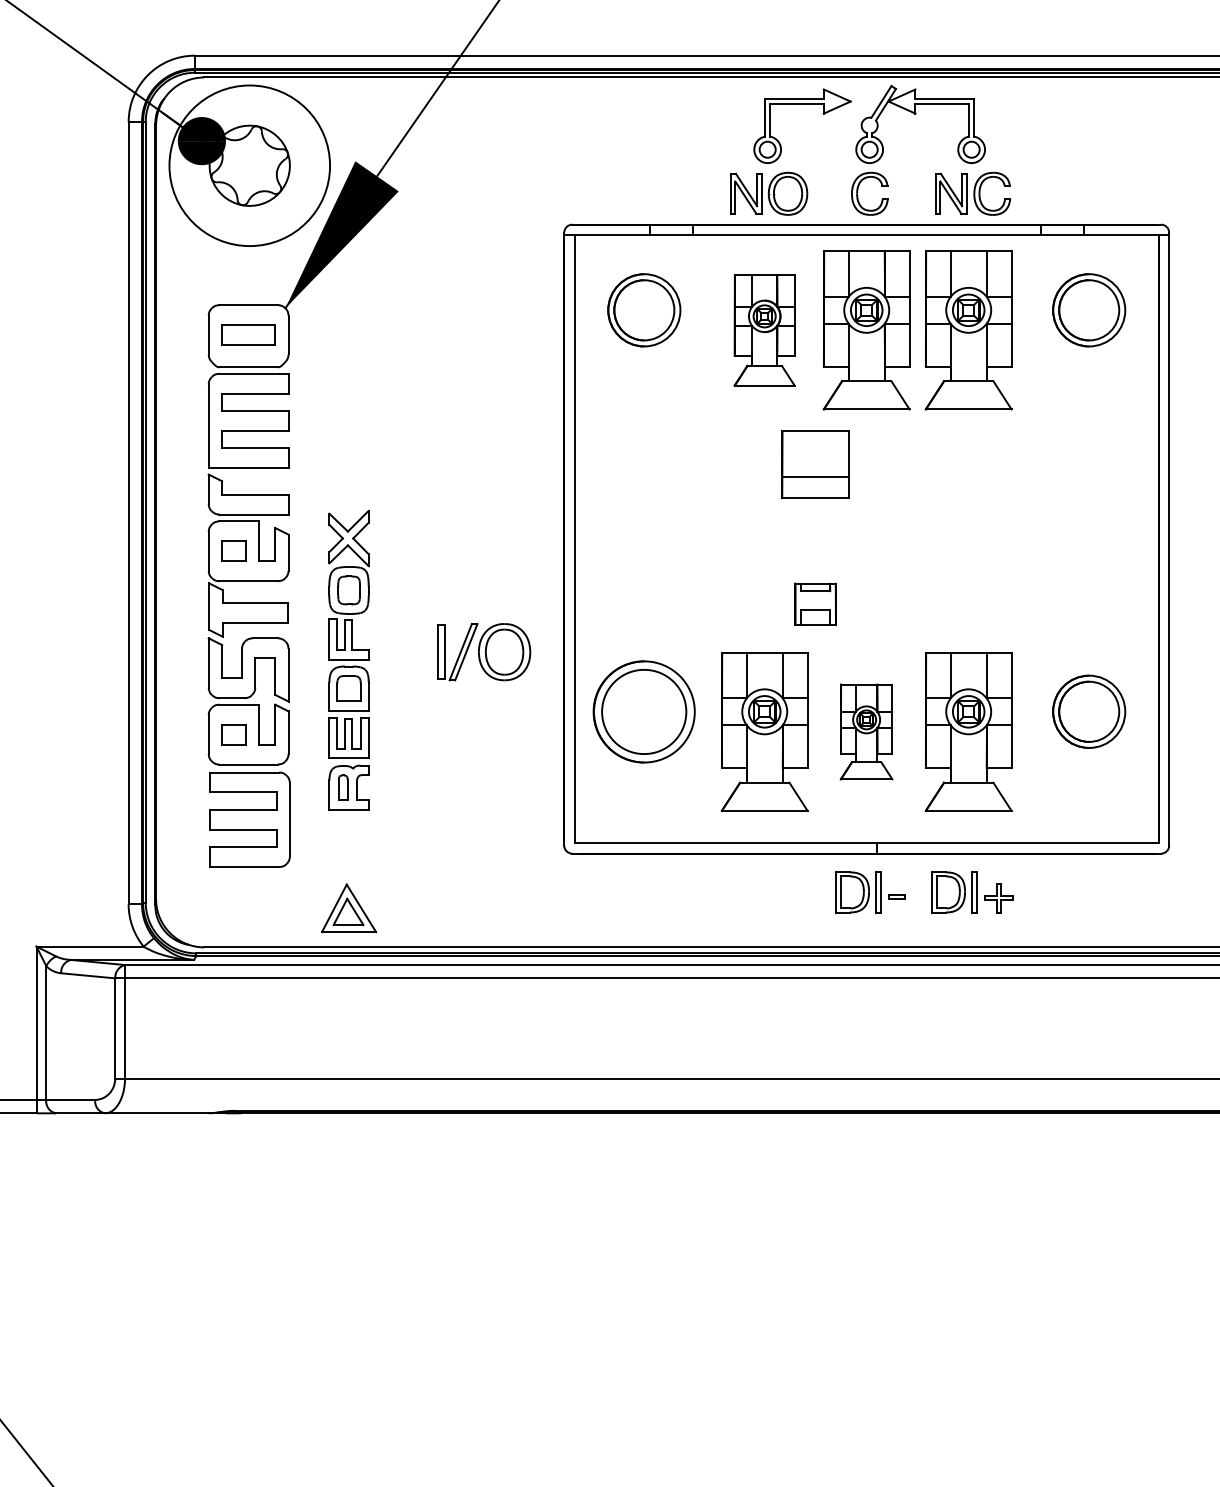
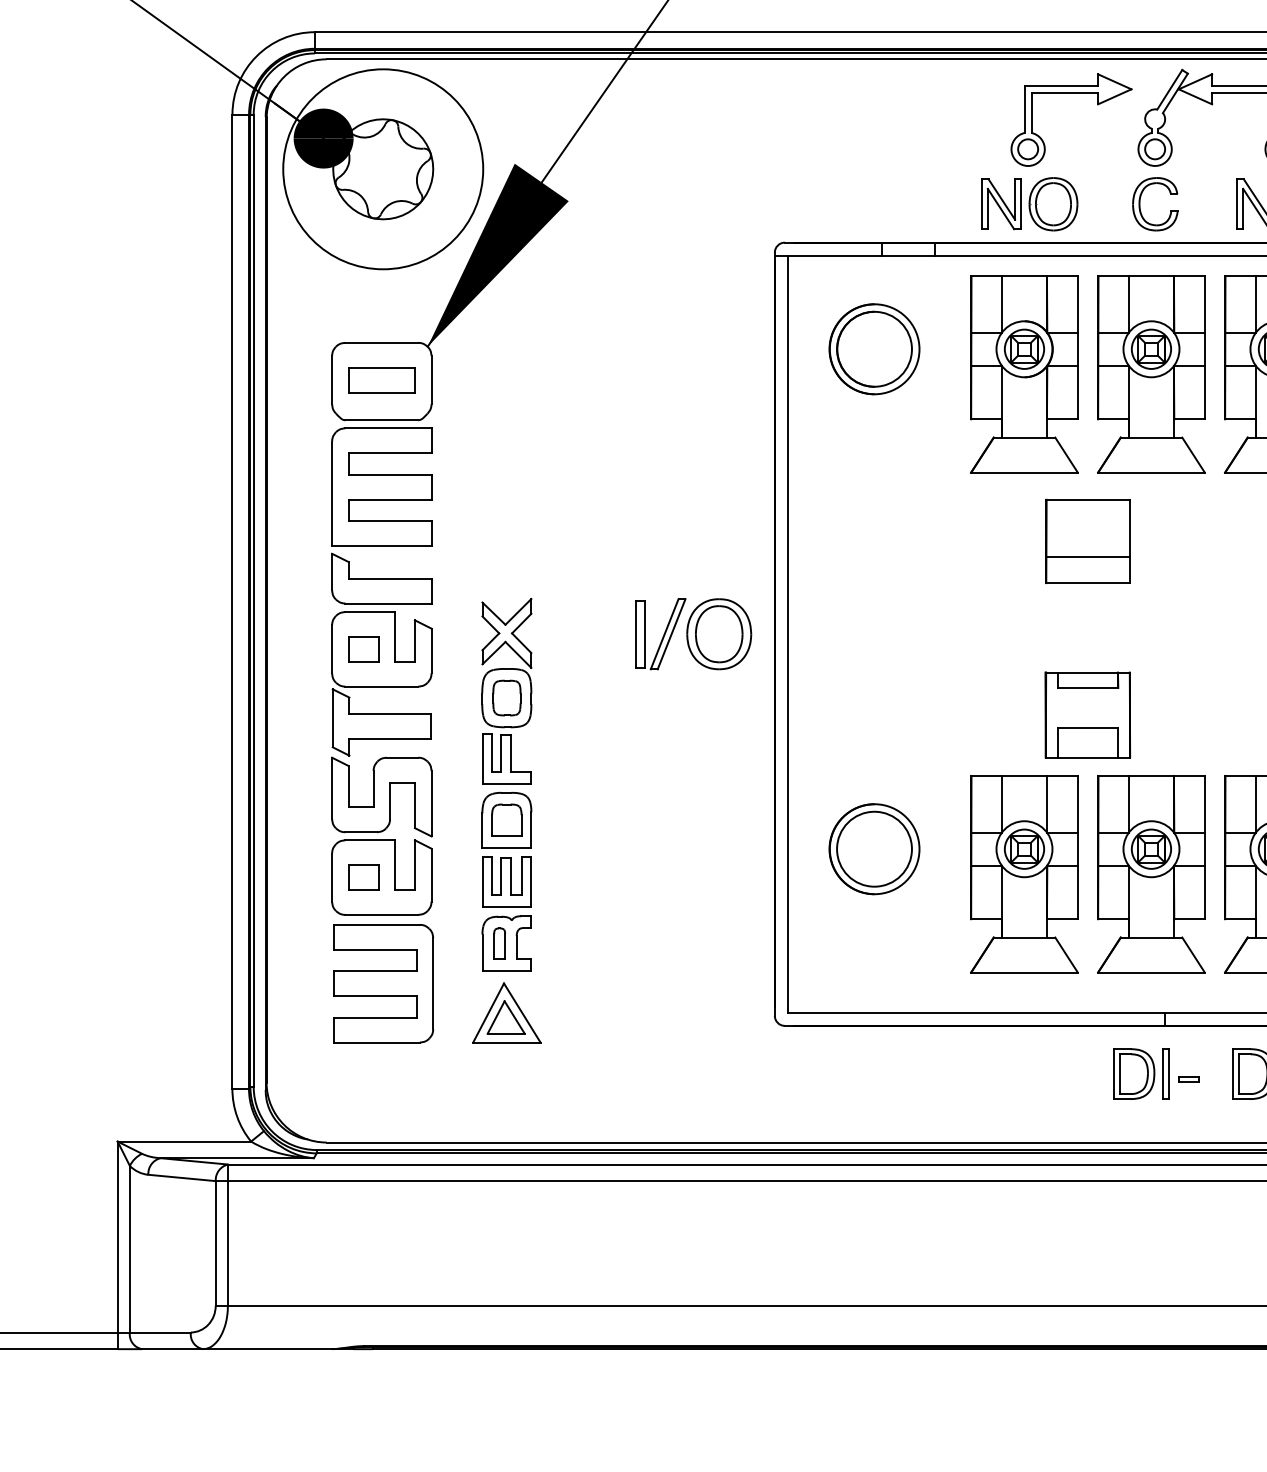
part: (764, 330) -> (1024, 374), size x1.43
part: (815, 604) -> (1087, 715), size x1.67
part: (484, 652) -> (694, 634), moved
part: (644, 711) -> (874, 848), size x0.71
part: (866, 731) -> (1151, 873), size x1.67
part: (349, 908) -> (507, 1013), moved

